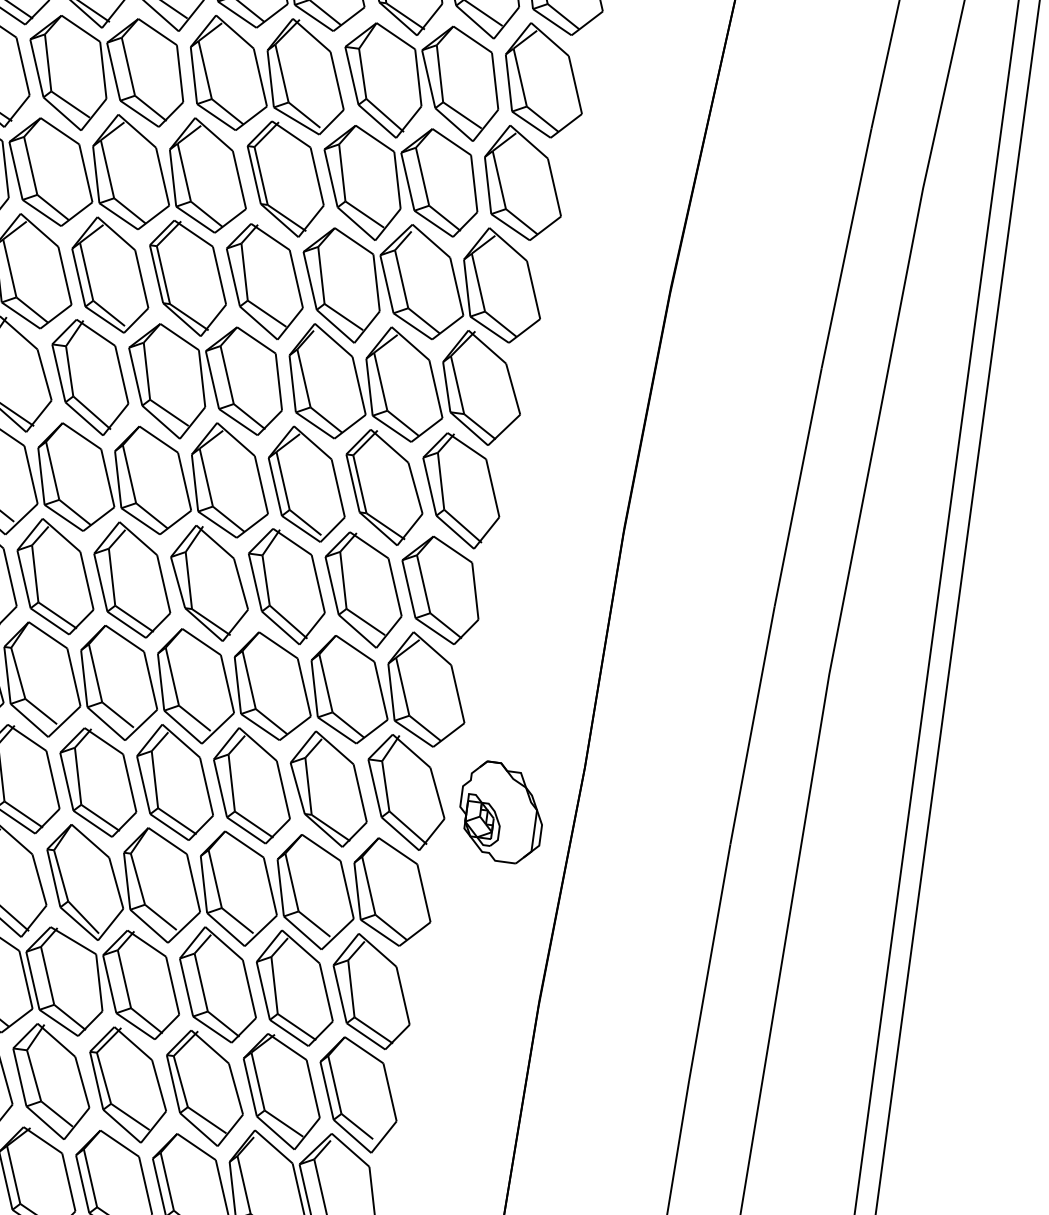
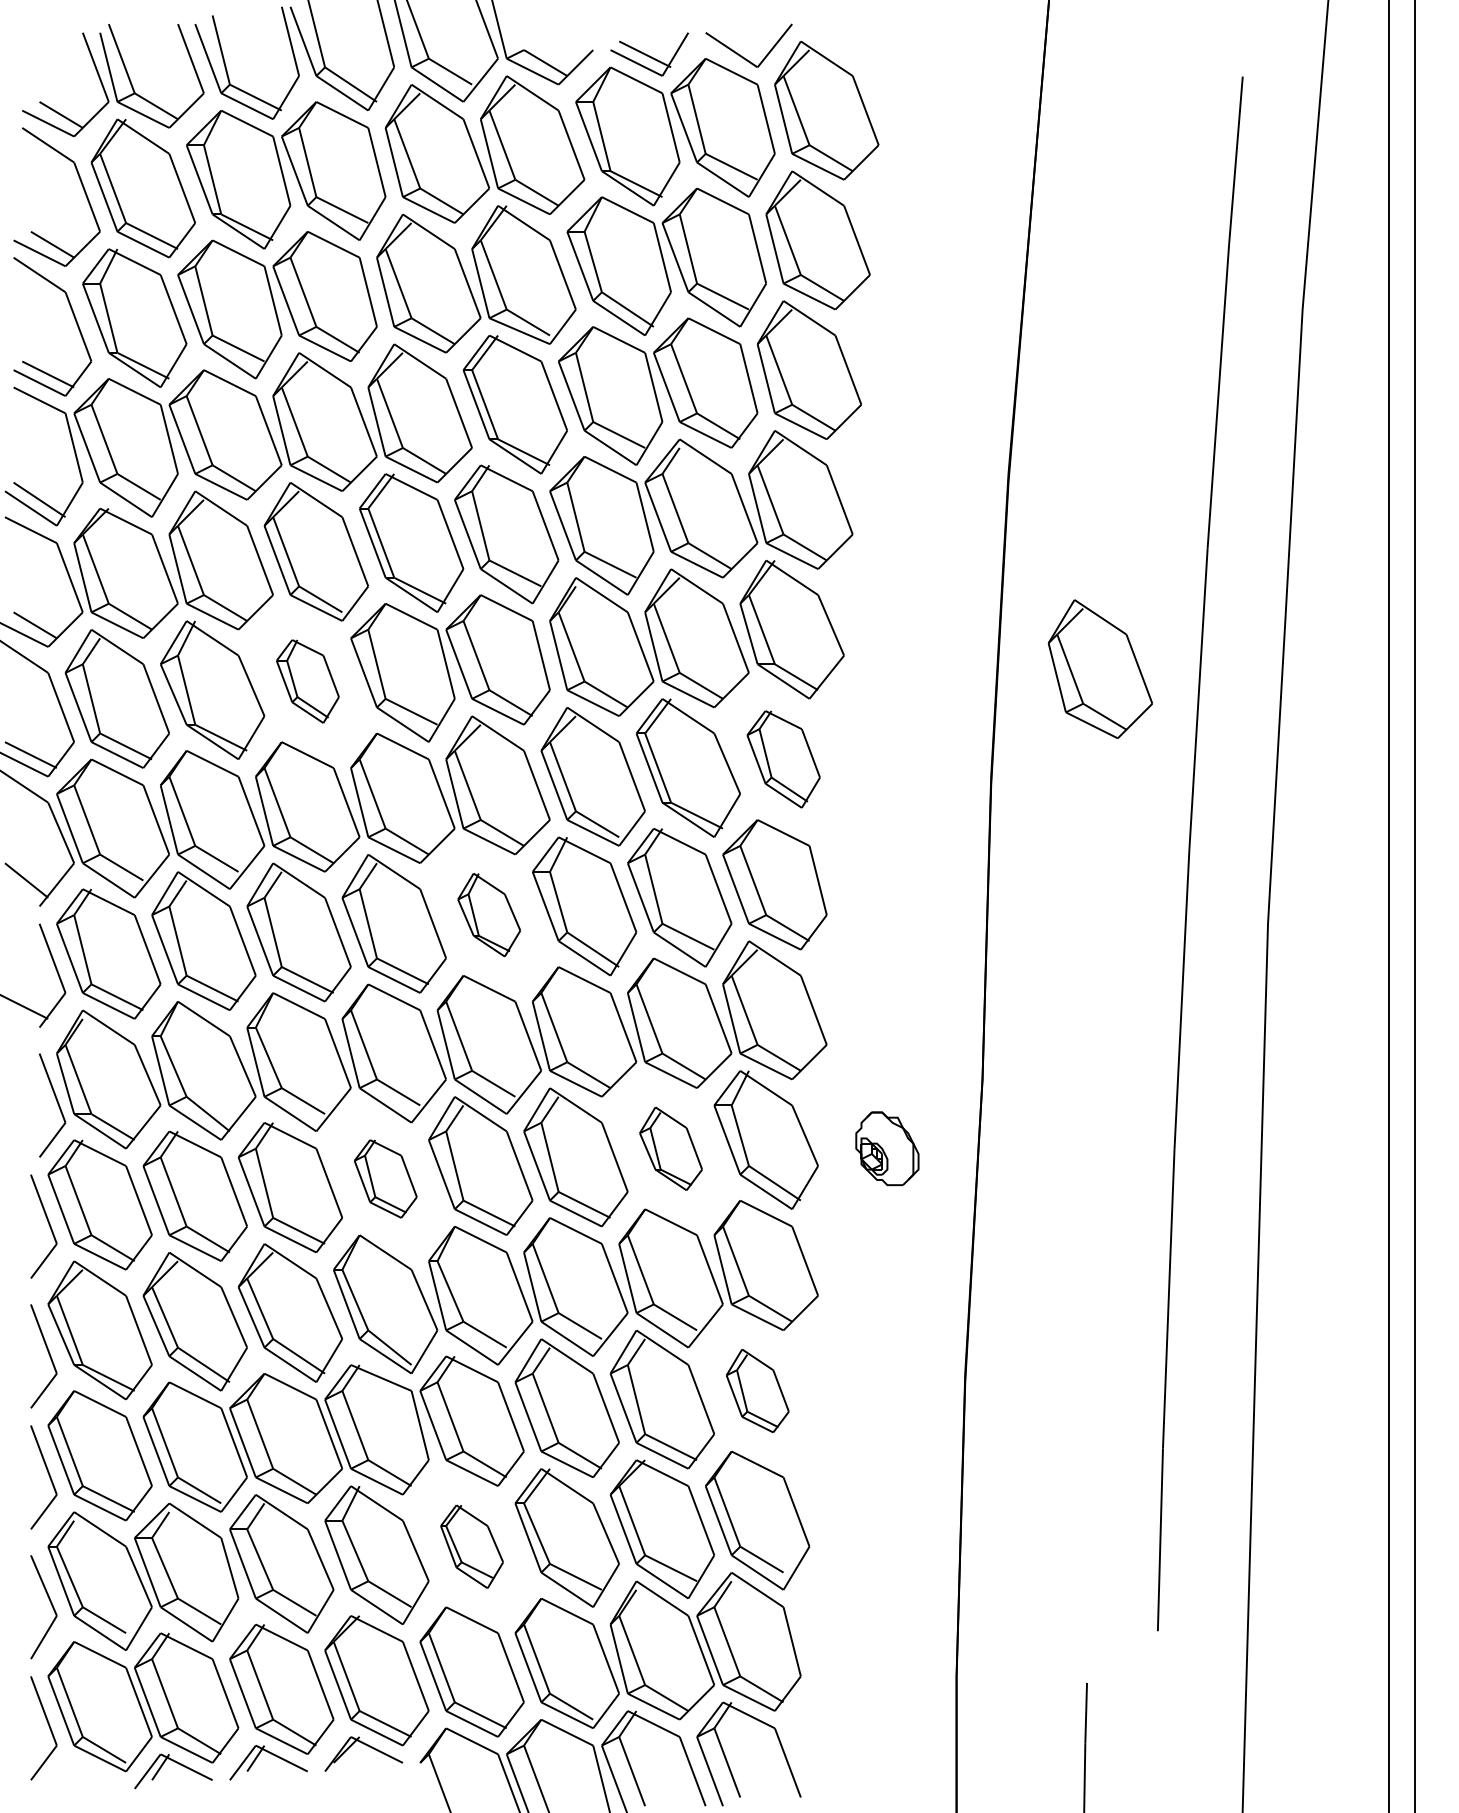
part: (89, 377) -> (307, 681), size x0.6
part: (723, 452) -> (1100, 668), added
part: (460, 490) -> (783, 759), size x0.7
part: (208, 582) -> (488, 914), size x0.6
part: (98, 782) -> (385, 1178), size x0.6
part: (328, 788) -> (670, 1148), size x0.6
part: (501, 812) -> (887, 1148), size x0.6
part: (372, 991) -> (757, 1390), size x0.6
part: (127, 1084) -> (471, 1546), size x0.6

